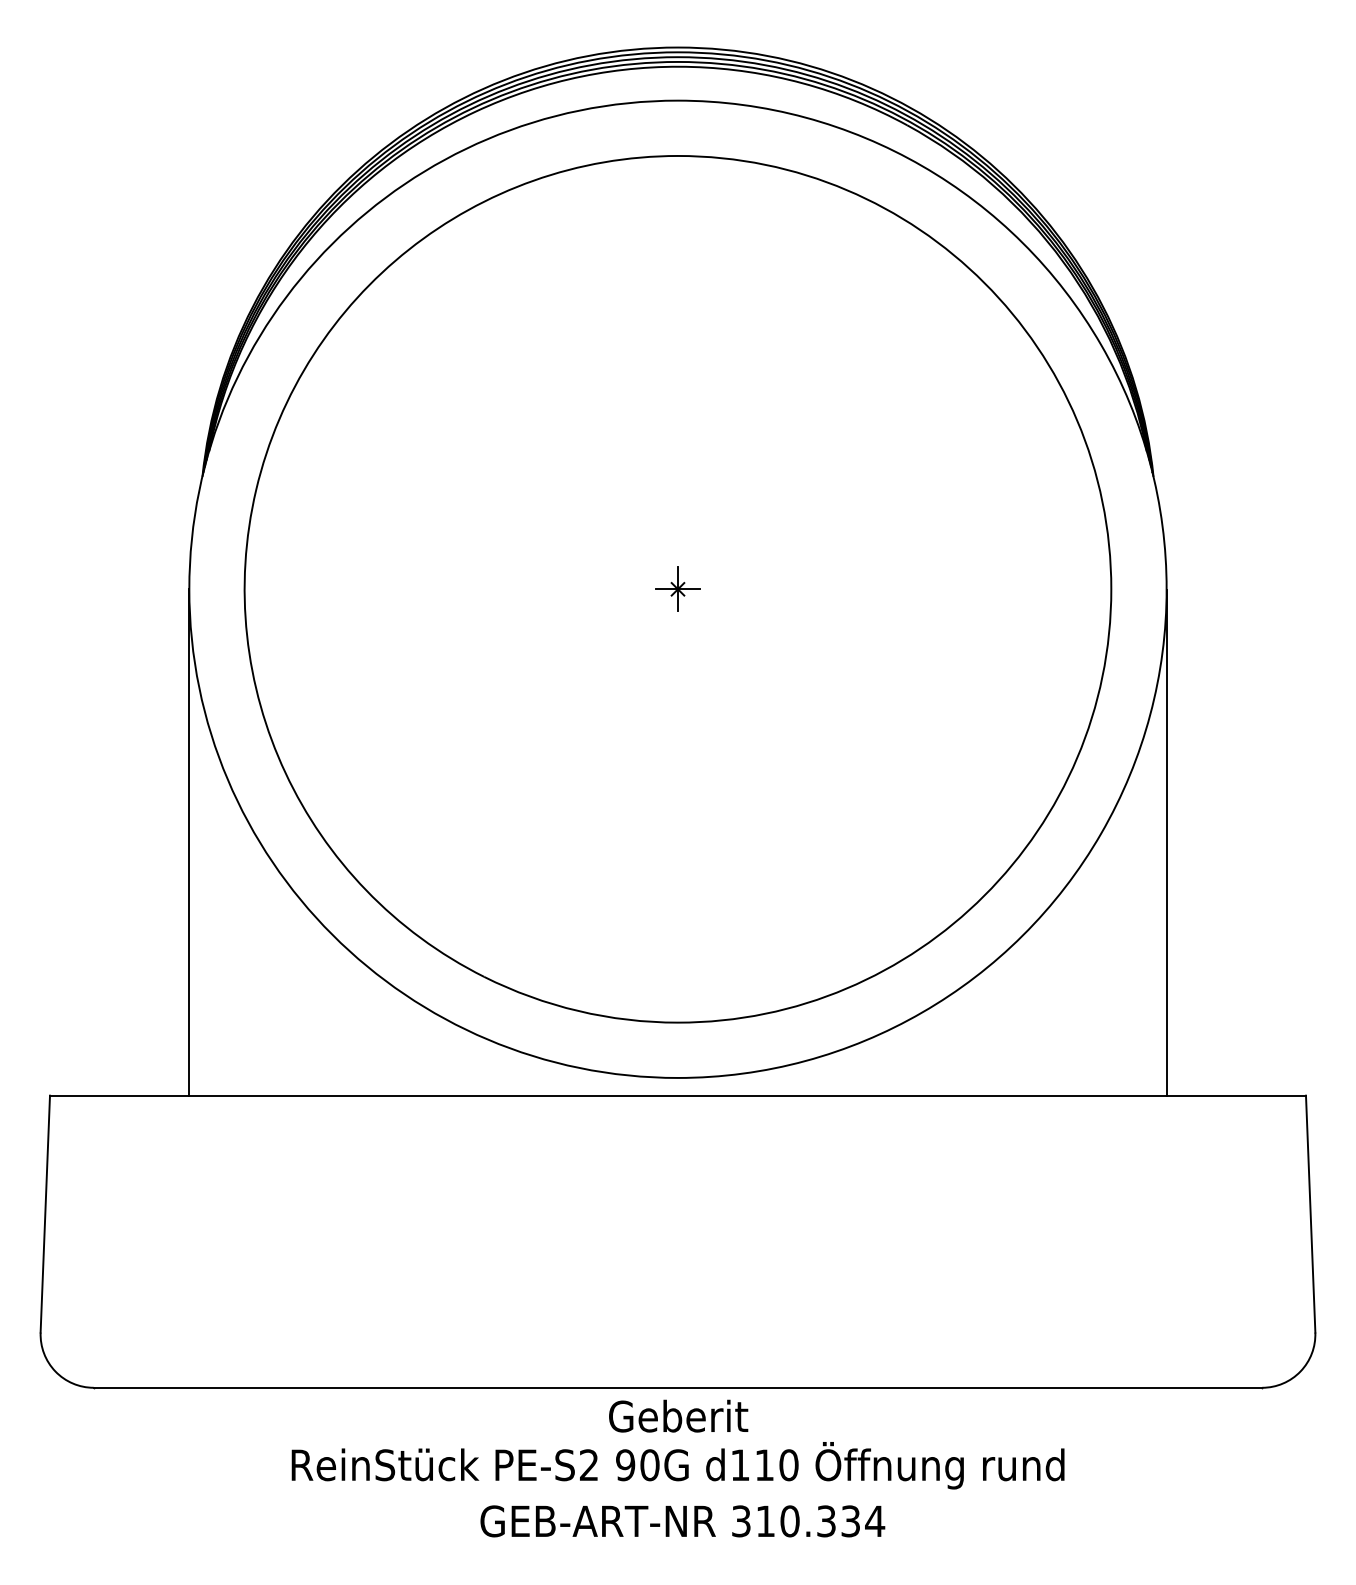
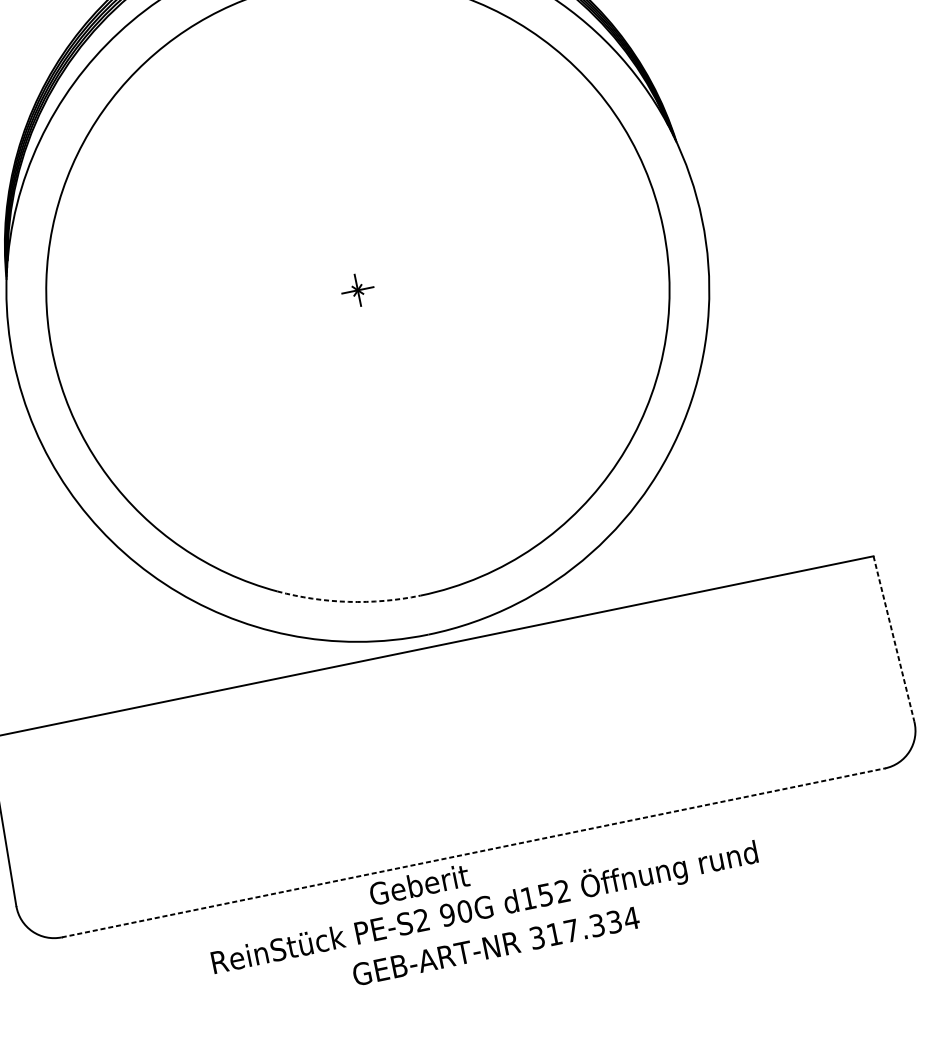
line: (189, 842) -> (50, 539), removed
line: (1166, 842) -> (738, 398), removed
arc: (578, 1011) -> (348, 602), solid -> dashed
line: (1310, 1214) -> (893, 639), solid -> dashed
line: (678, 1387) -> (473, 852), solid -> dashed
text: (678, 1415) -> (419, 884), moved
text: (776, 1465) -> (554, 893), d110 -> d152
text: (789, 1521) -> (571, 930), 310.334 -> 317.334

